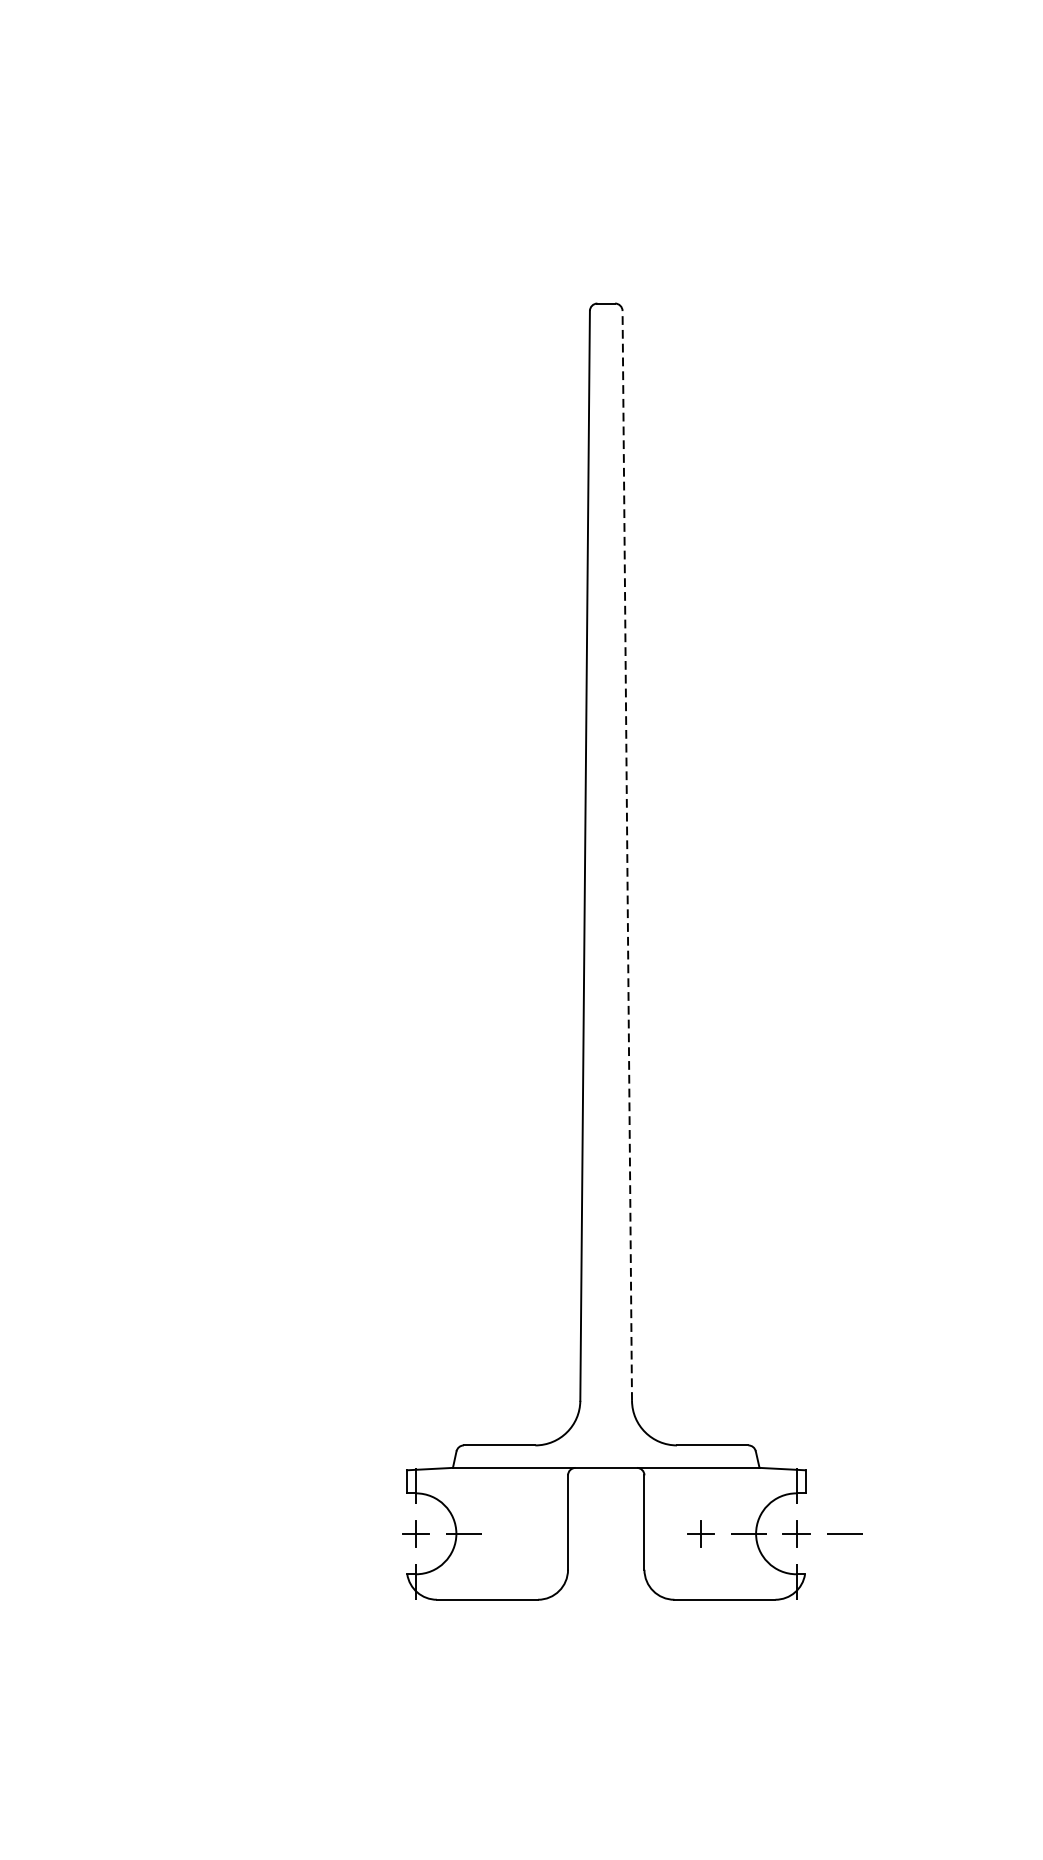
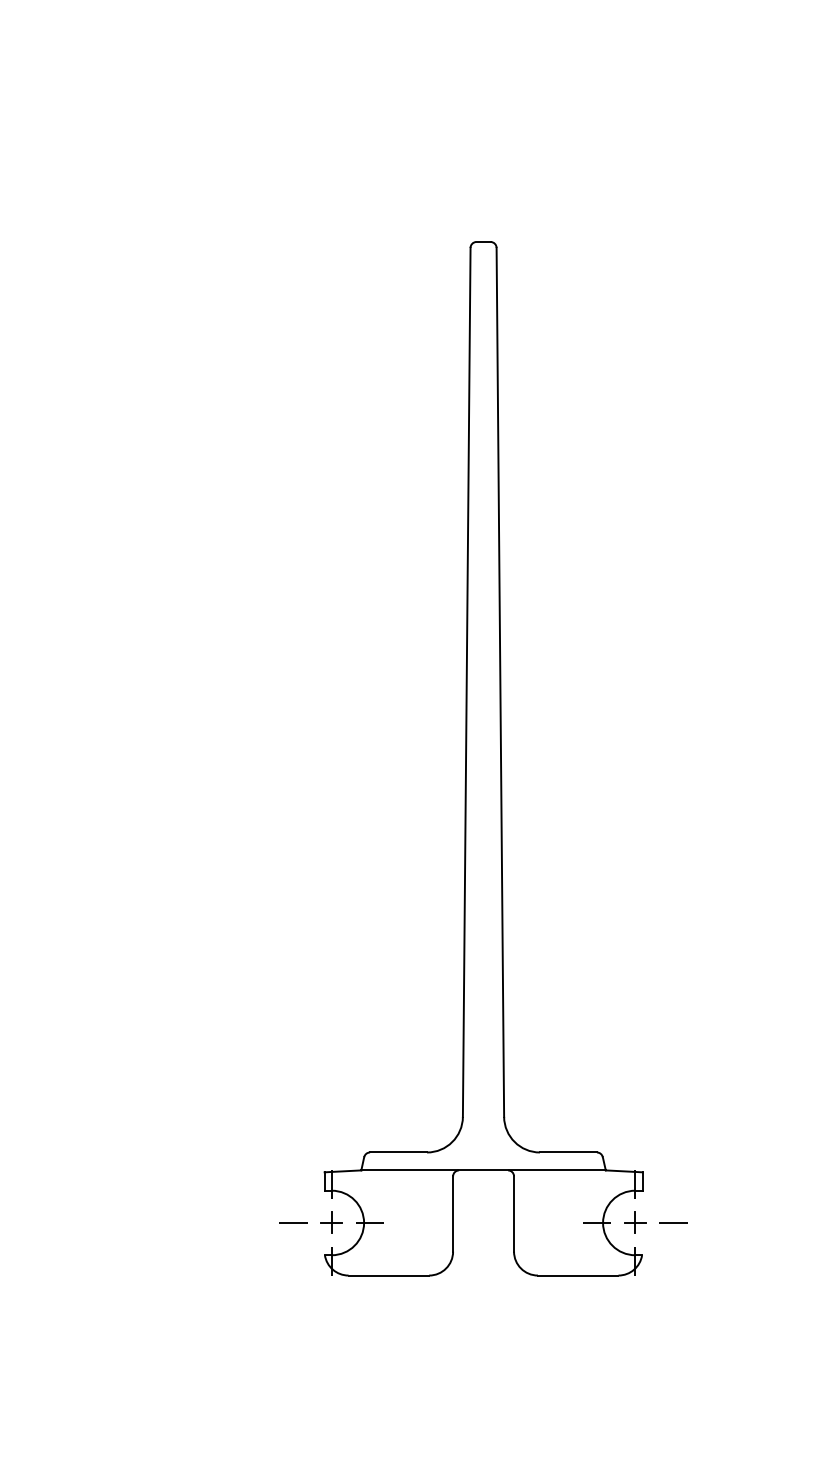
line: (627, 856) -> (500, 682), dashed -> solid
line: (367, 1533) -> (293, 1222), added
part: (701, 1533) -> (559, 1222), removed

